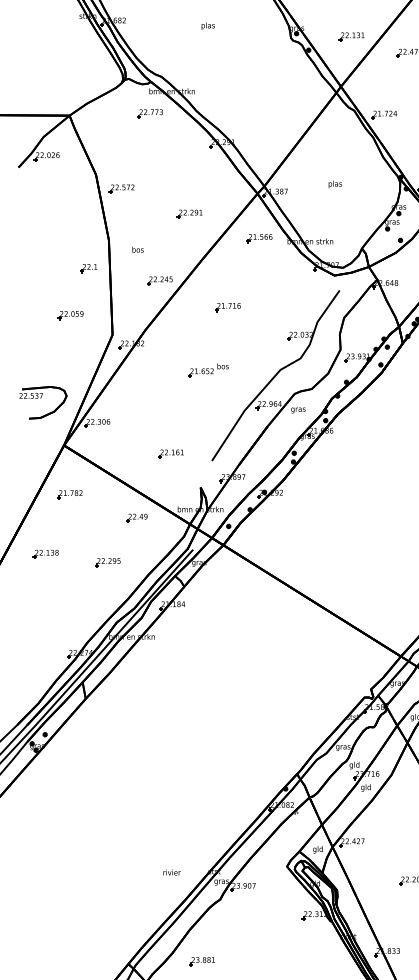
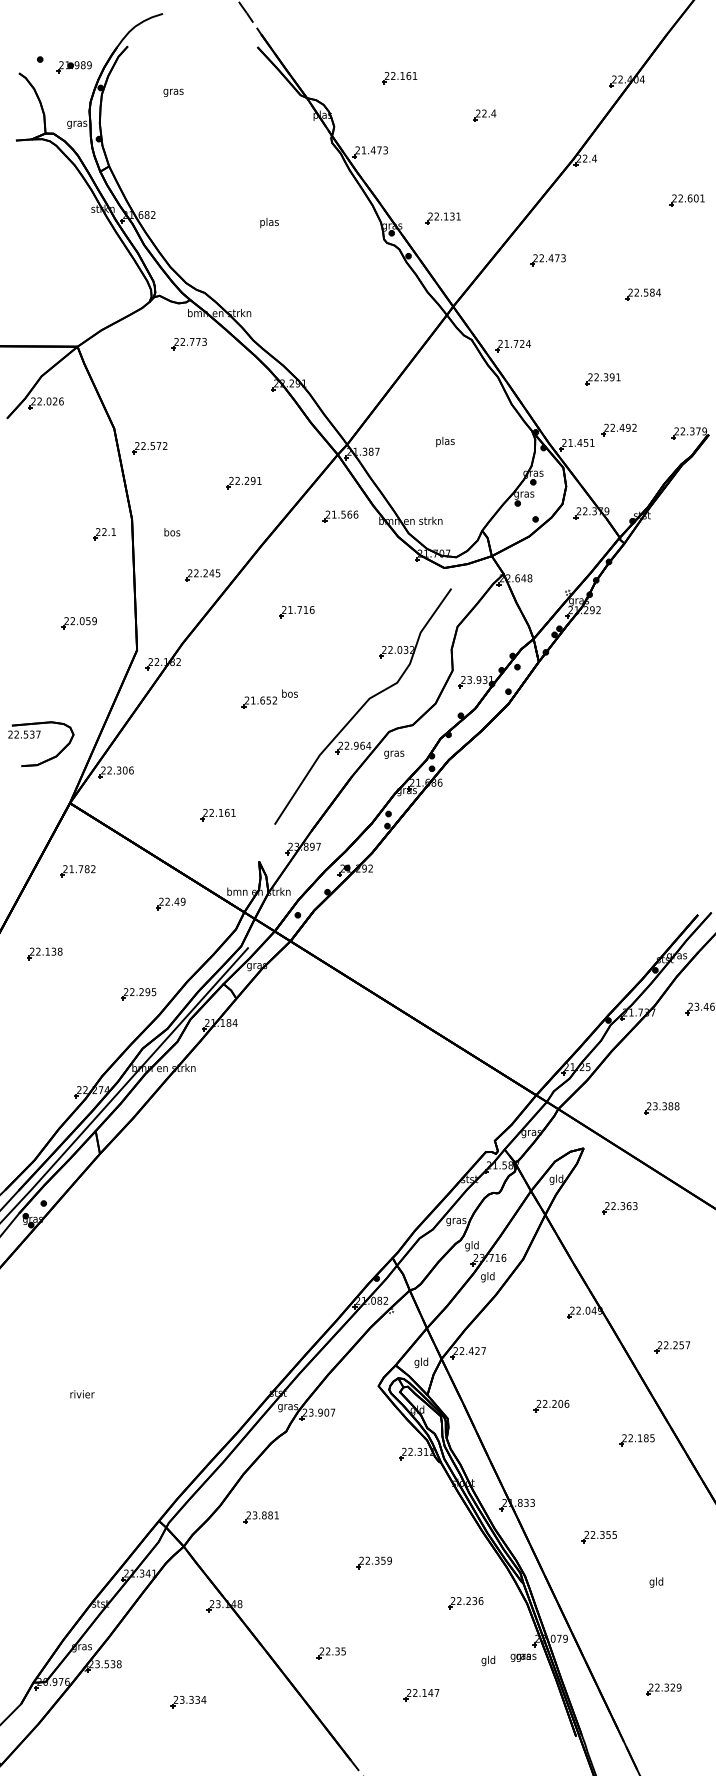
part: (351, 36) -> (442, 218), moved
part: (89, 268) -> (104, 534), moved
part: (107, 562) -> (138, 994), moved
text: (172, 872) -> (82, 1394), moved

